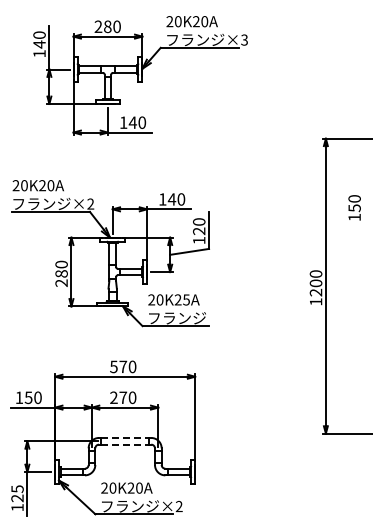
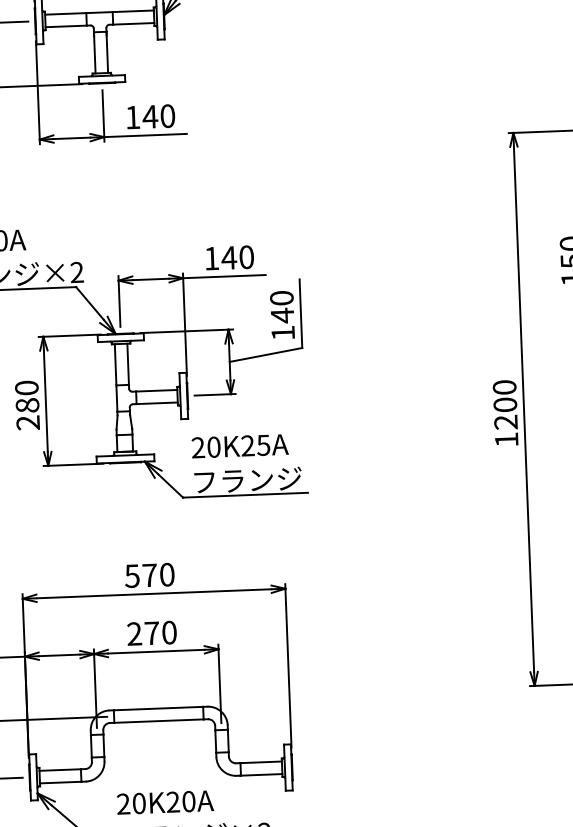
text: (199, 231) -> (283, 316), 120 -> 140
line: (125, 437) -> (159, 707), dashed -> solid
line: (125, 444) -> (159, 720), dashed -> solid

